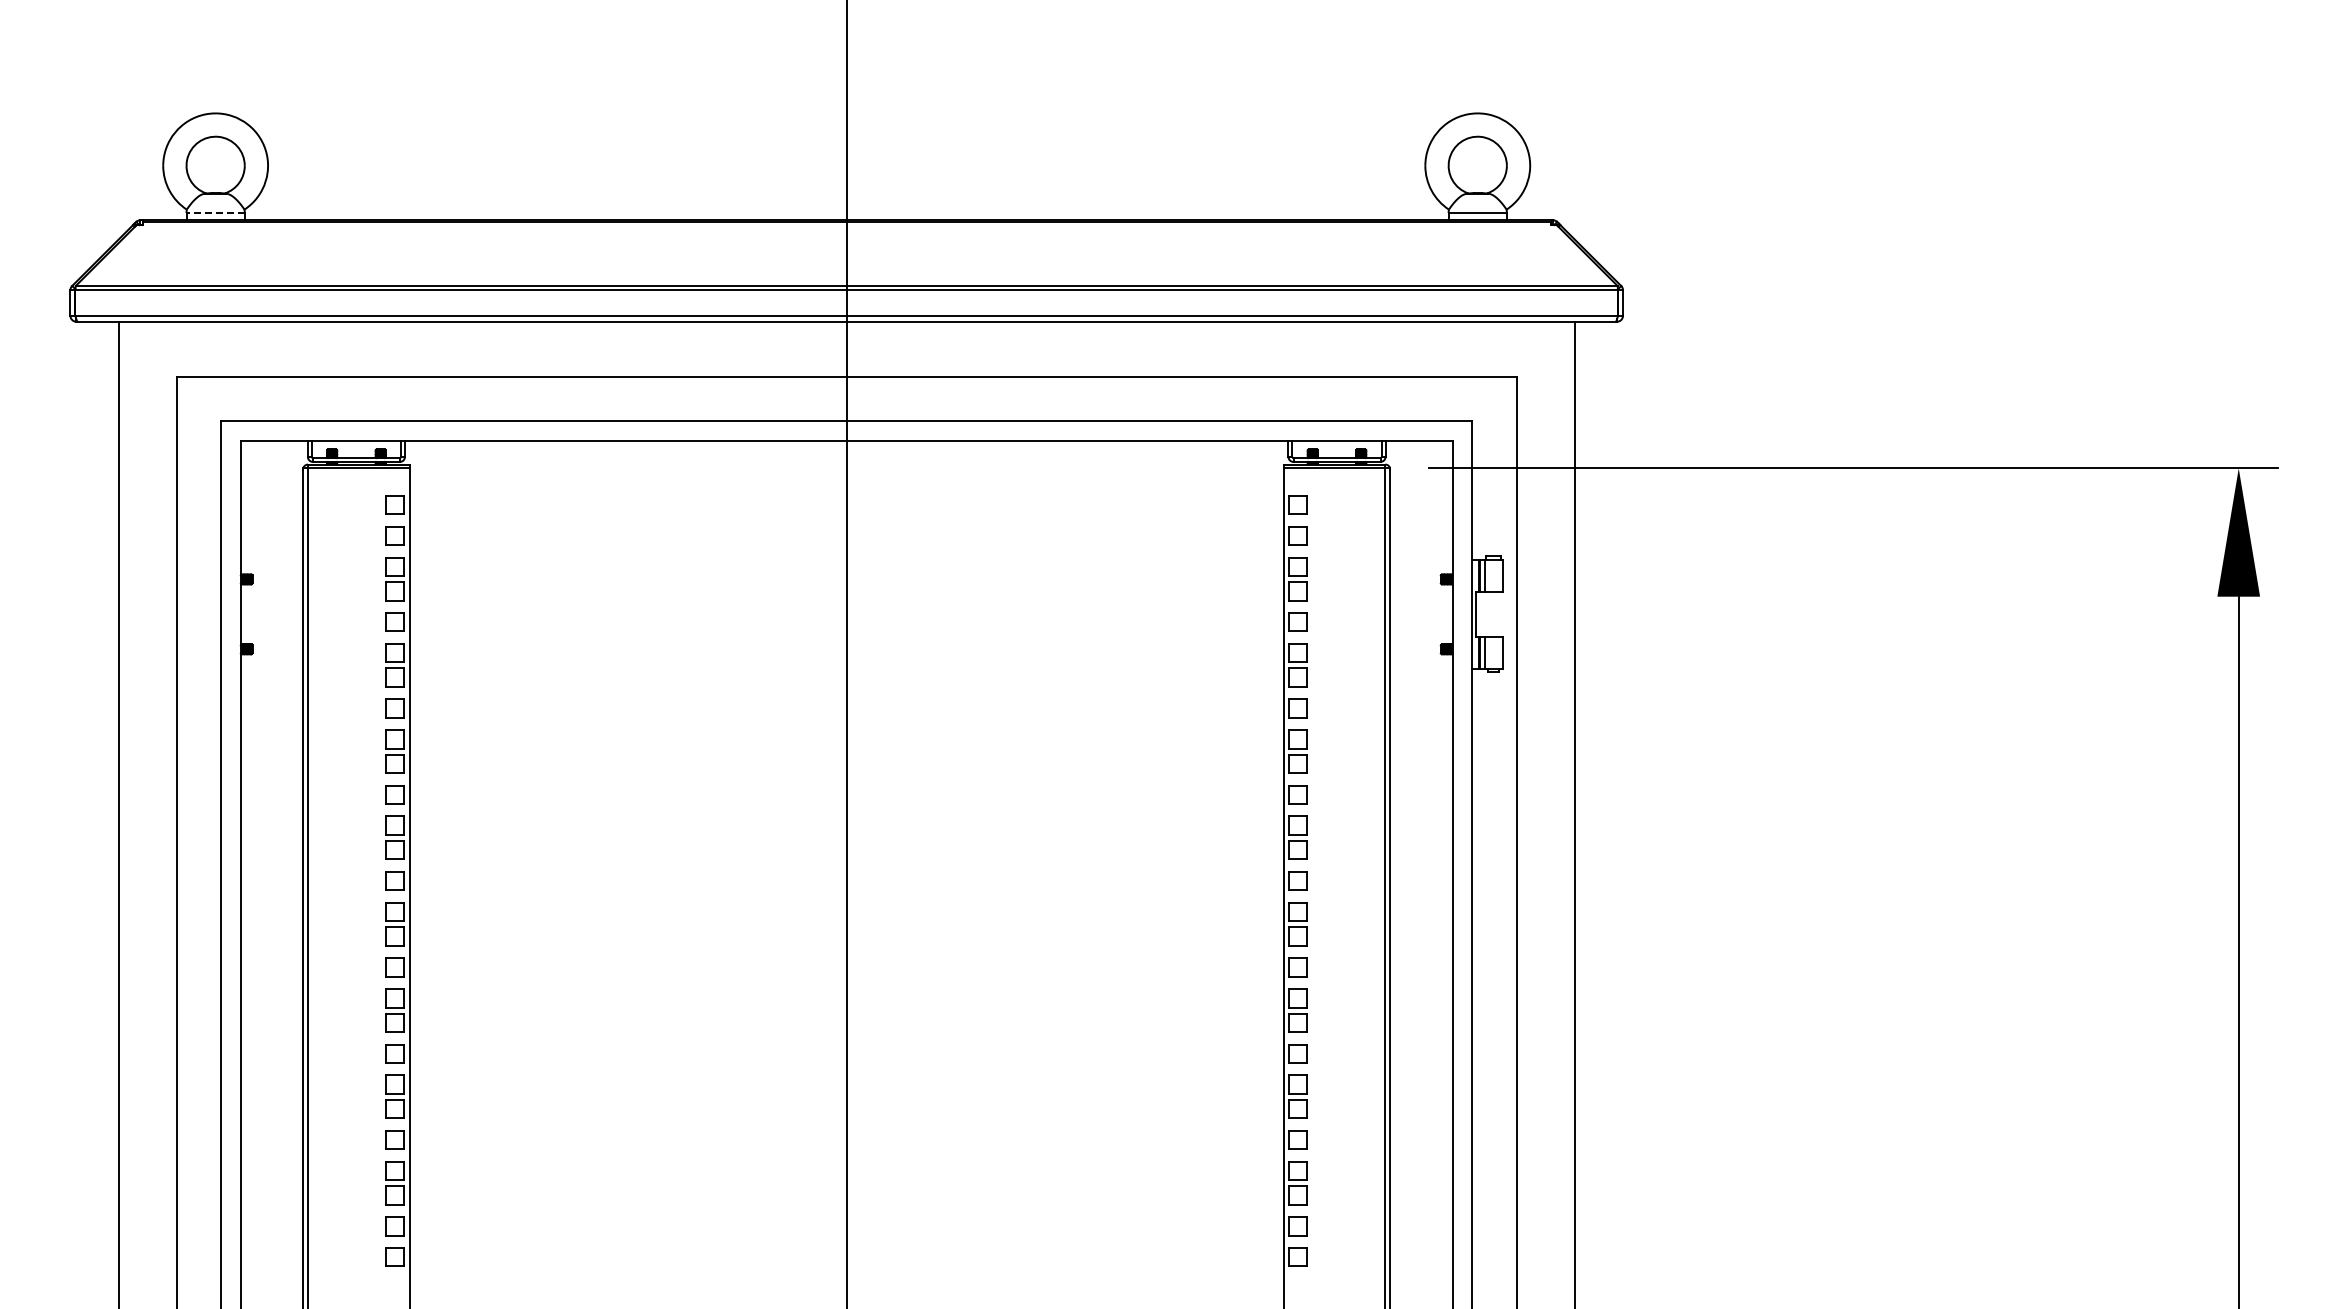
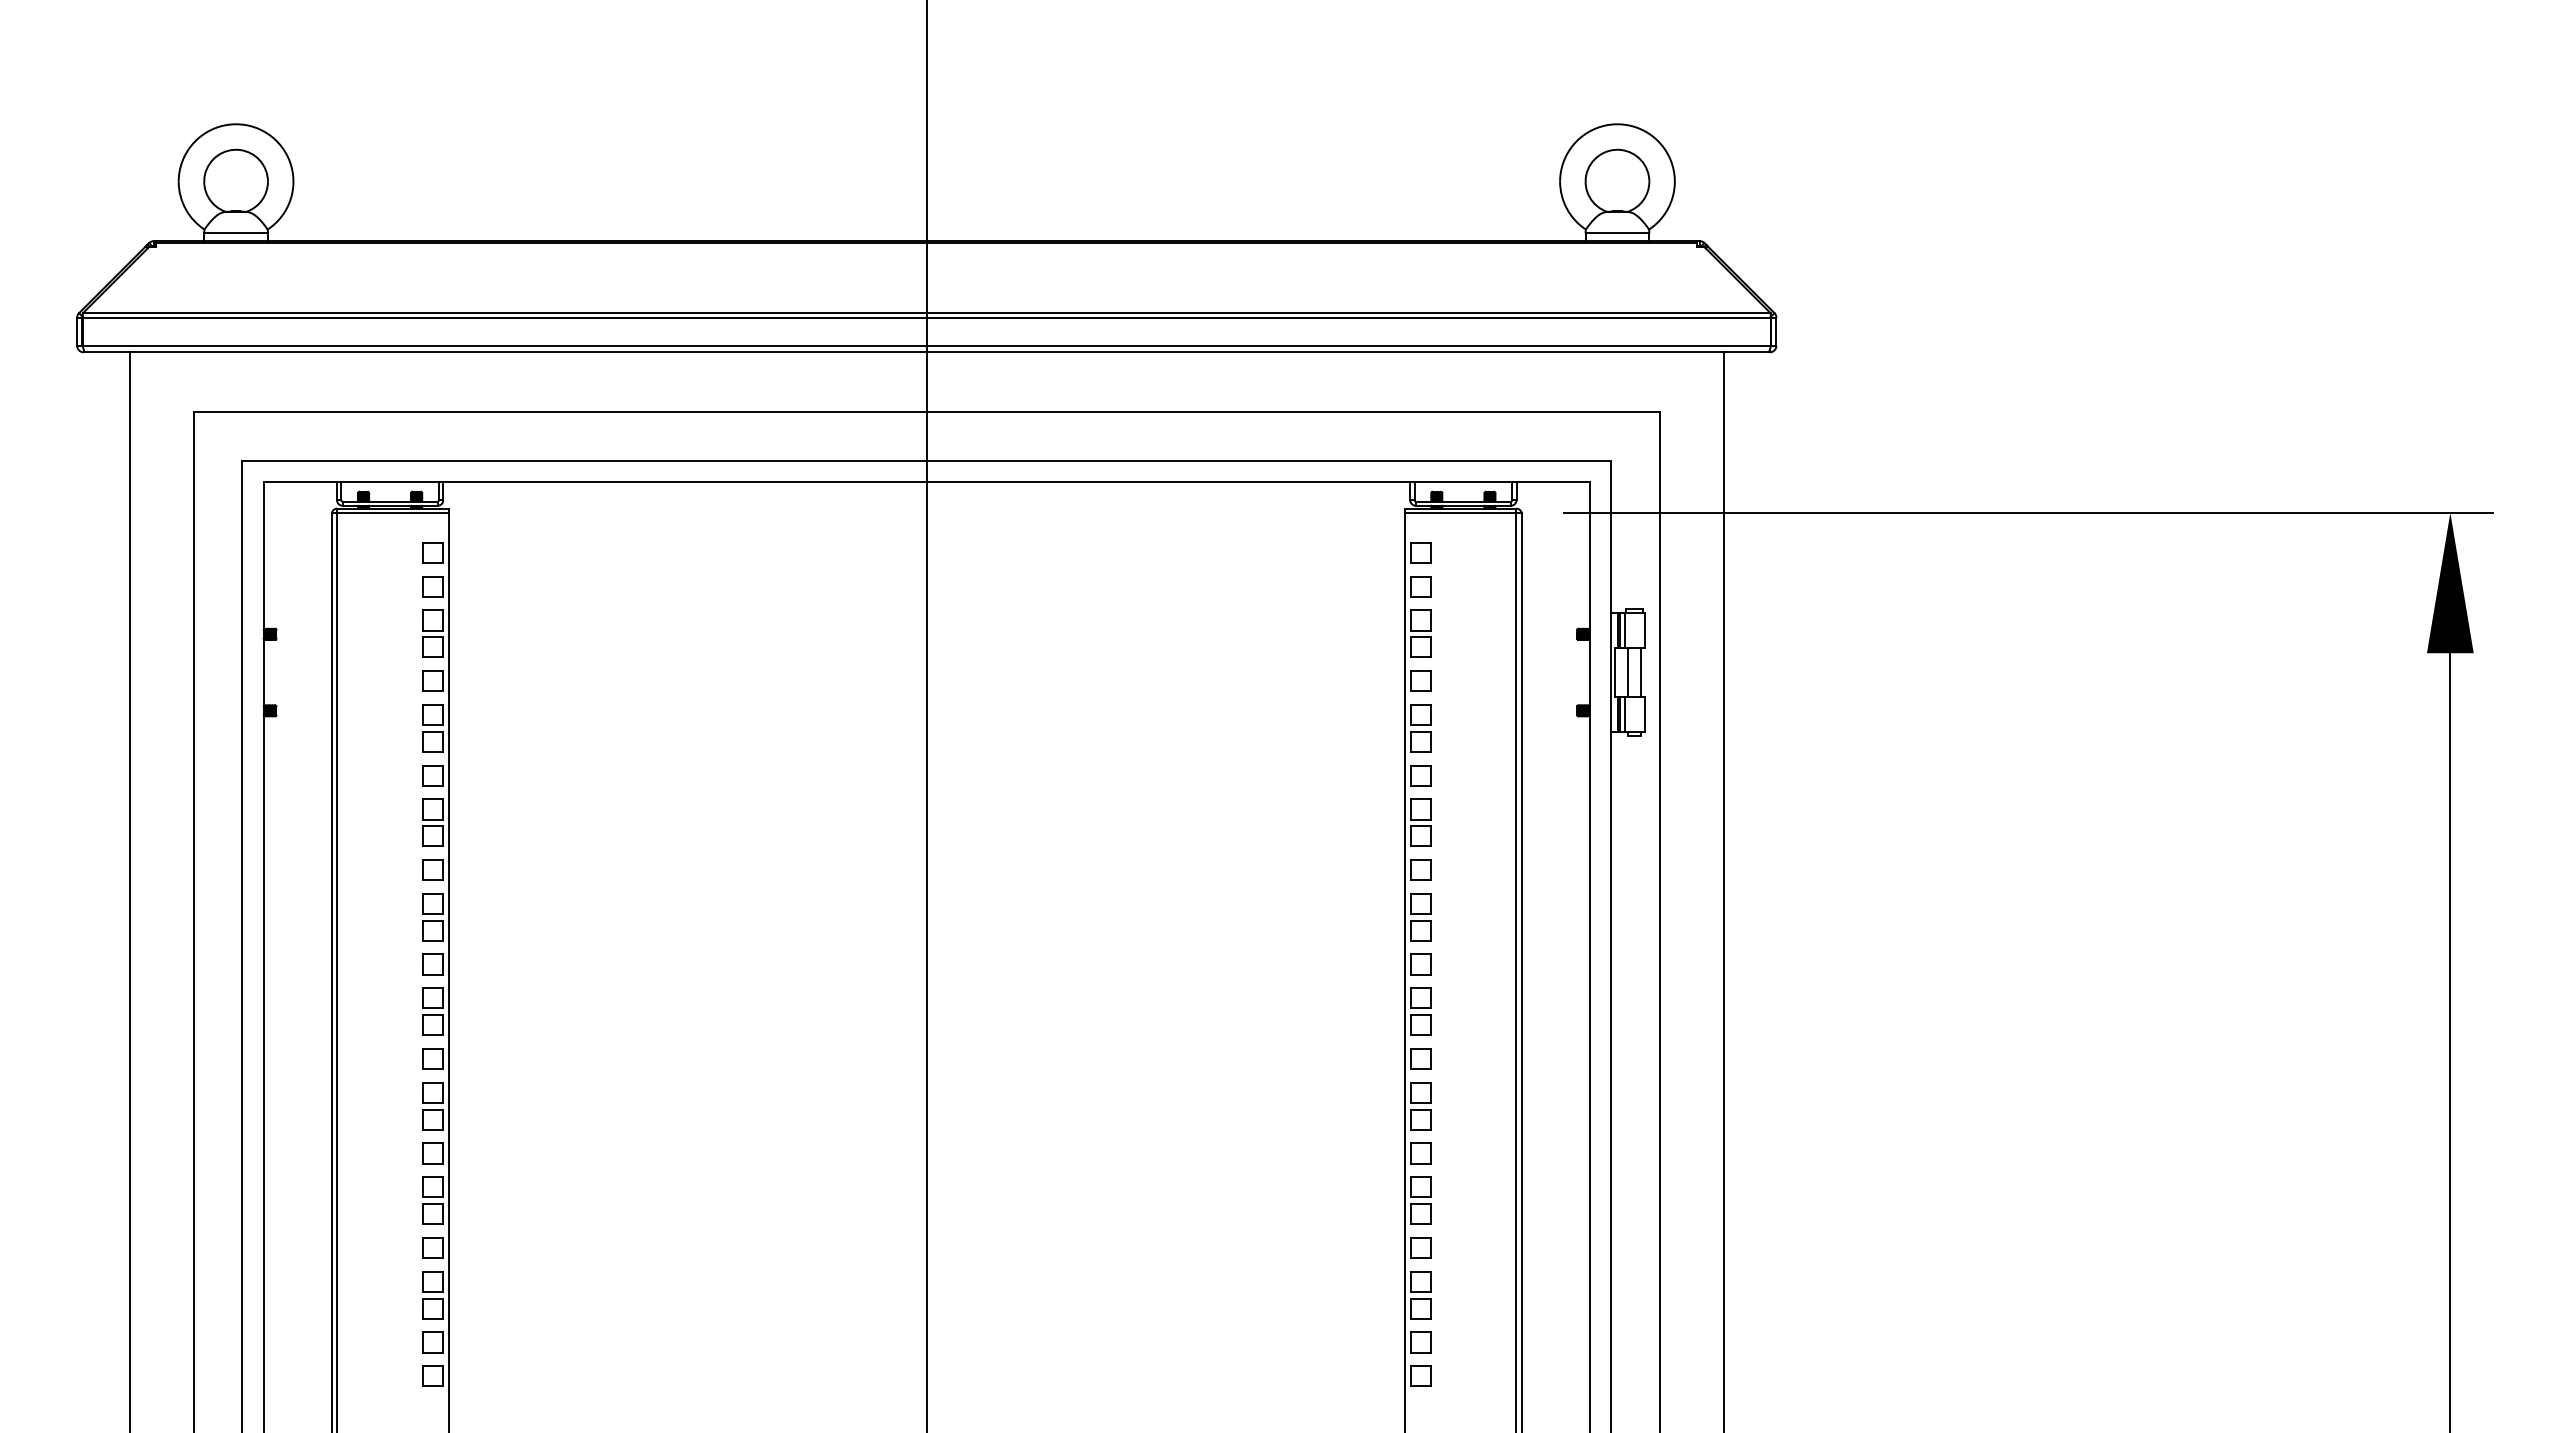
line: (215, 213) -> (235, 233), dashed -> solid
line: (1487, 614) -> (1628, 672), added
line: (1499, 614) -> (1641, 672), added

